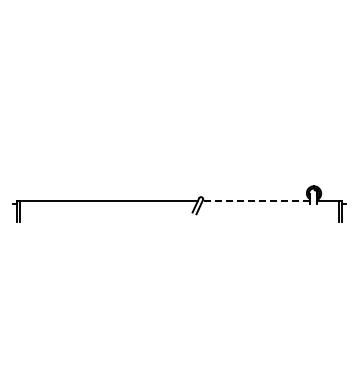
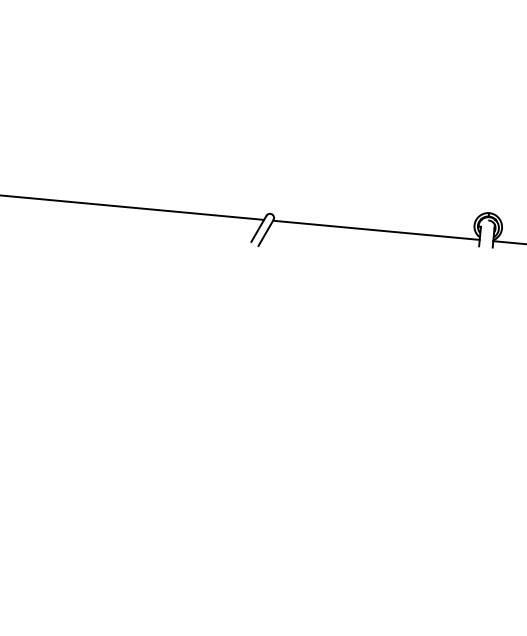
line: (256, 200) -> (376, 230), dashed -> solid

